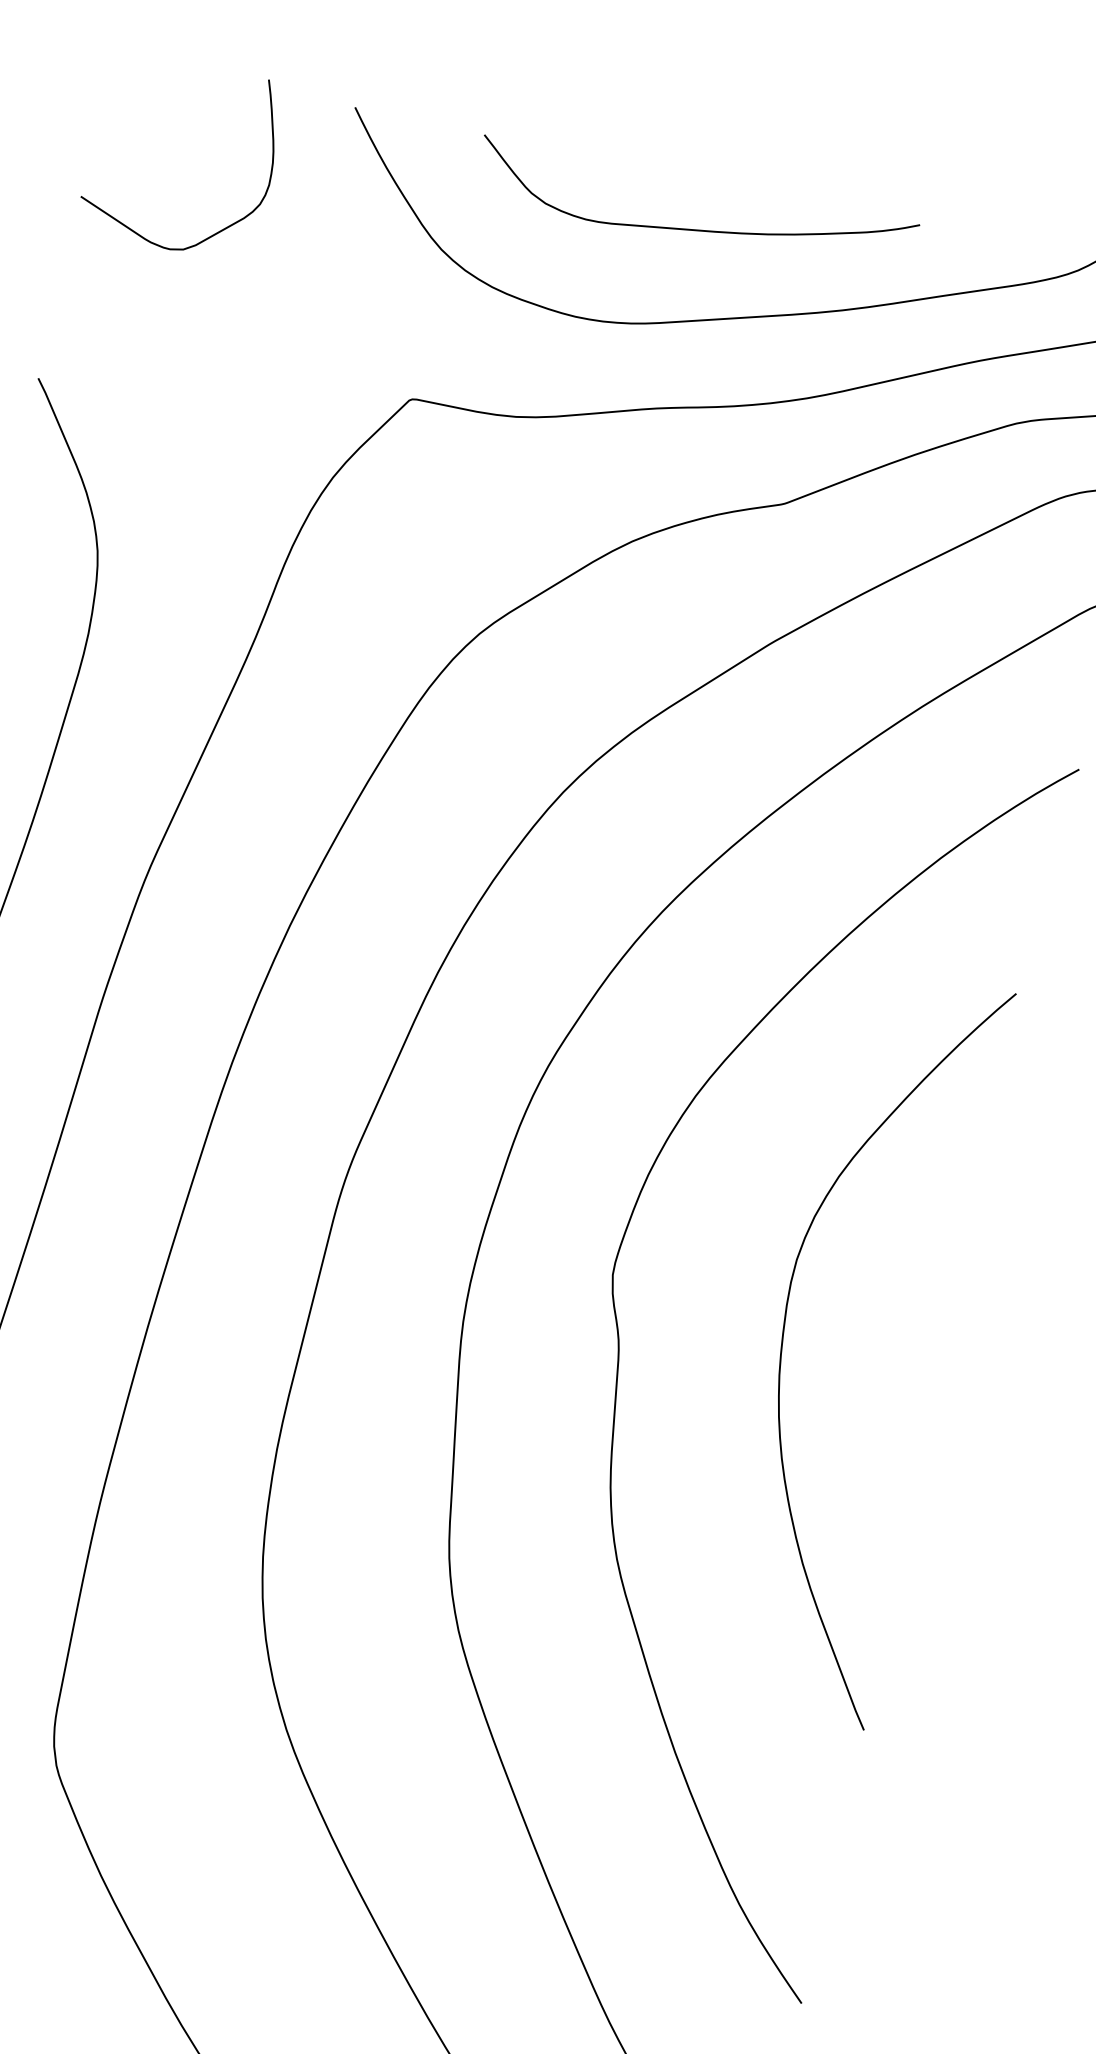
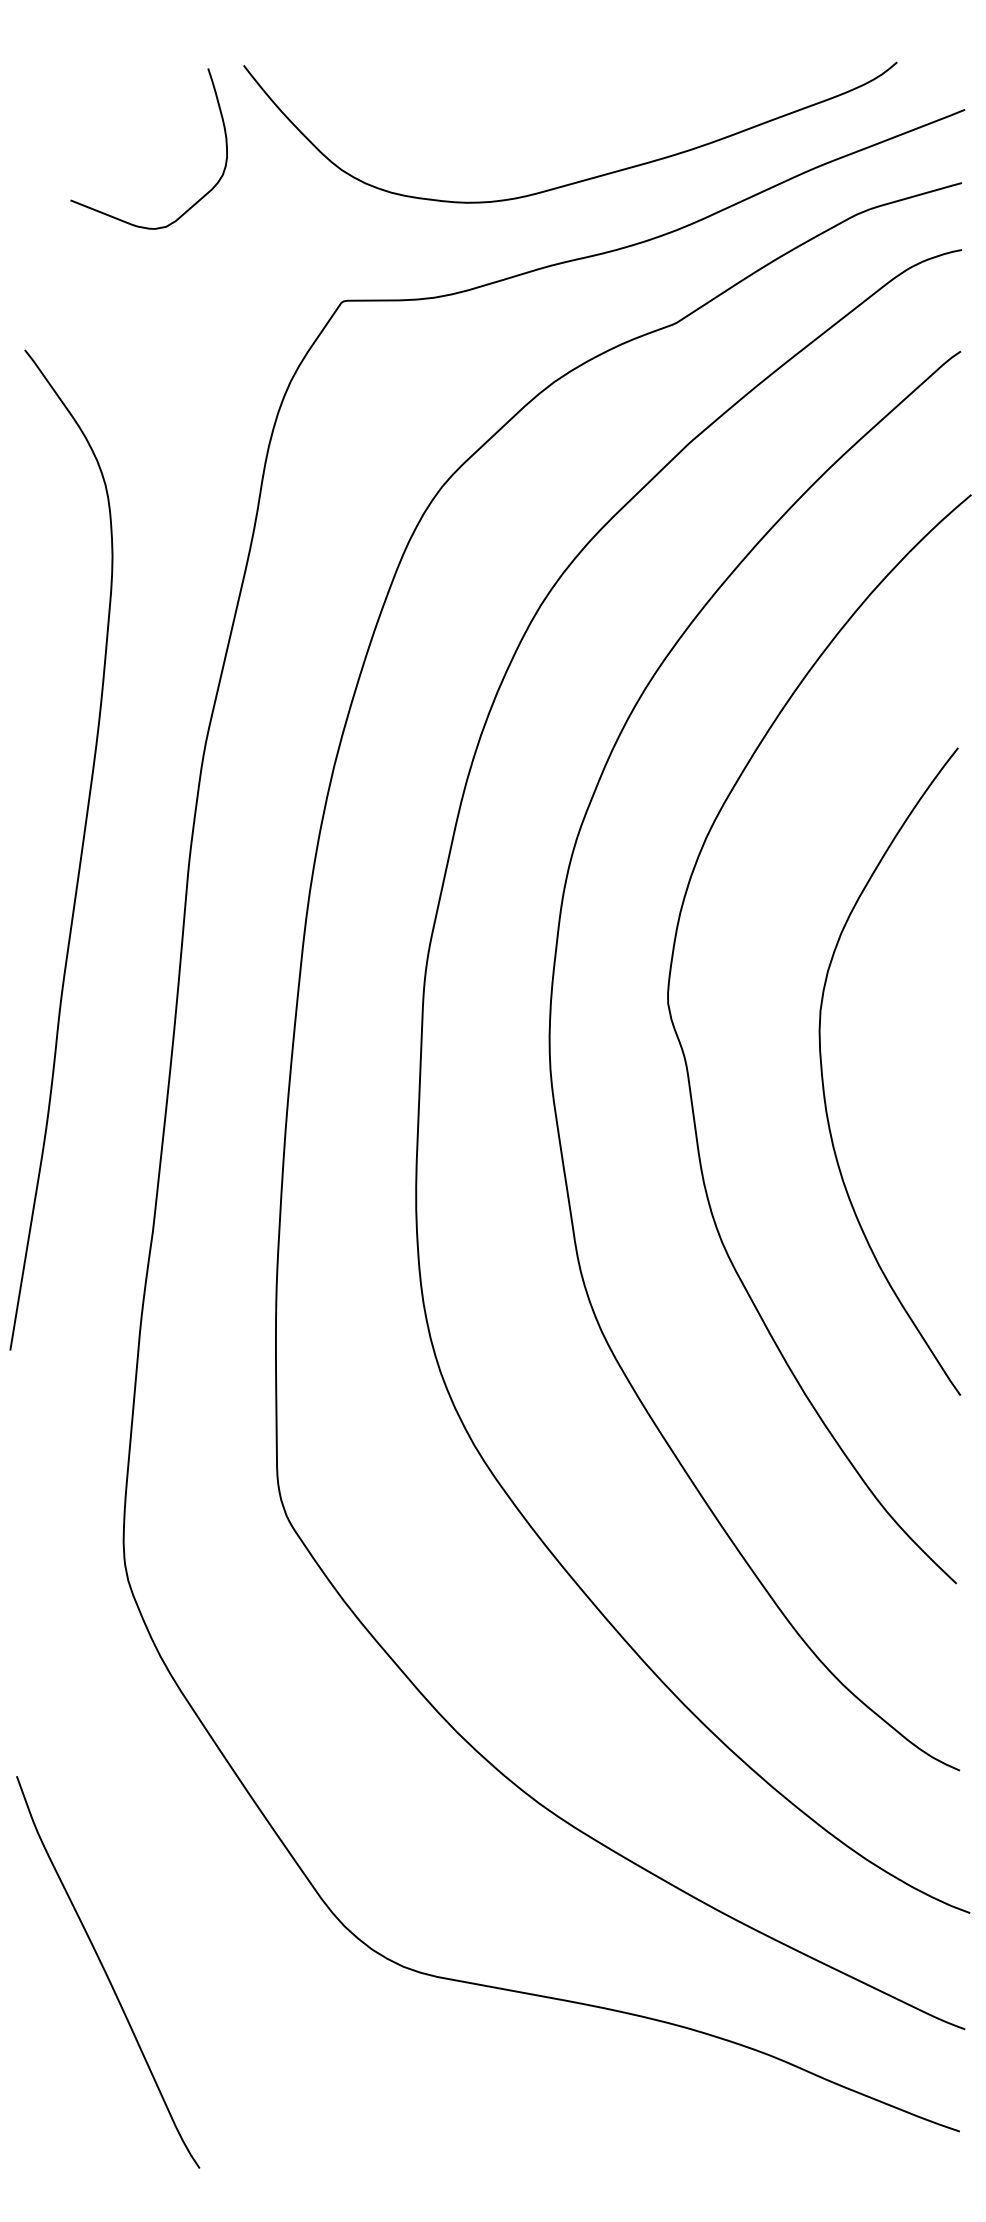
curve: (225, 227) -> (197, 200), moved
curve: (694, 228) -> (551, 107), removed
curve: (784, 1334) -> (823, 1076), moved

